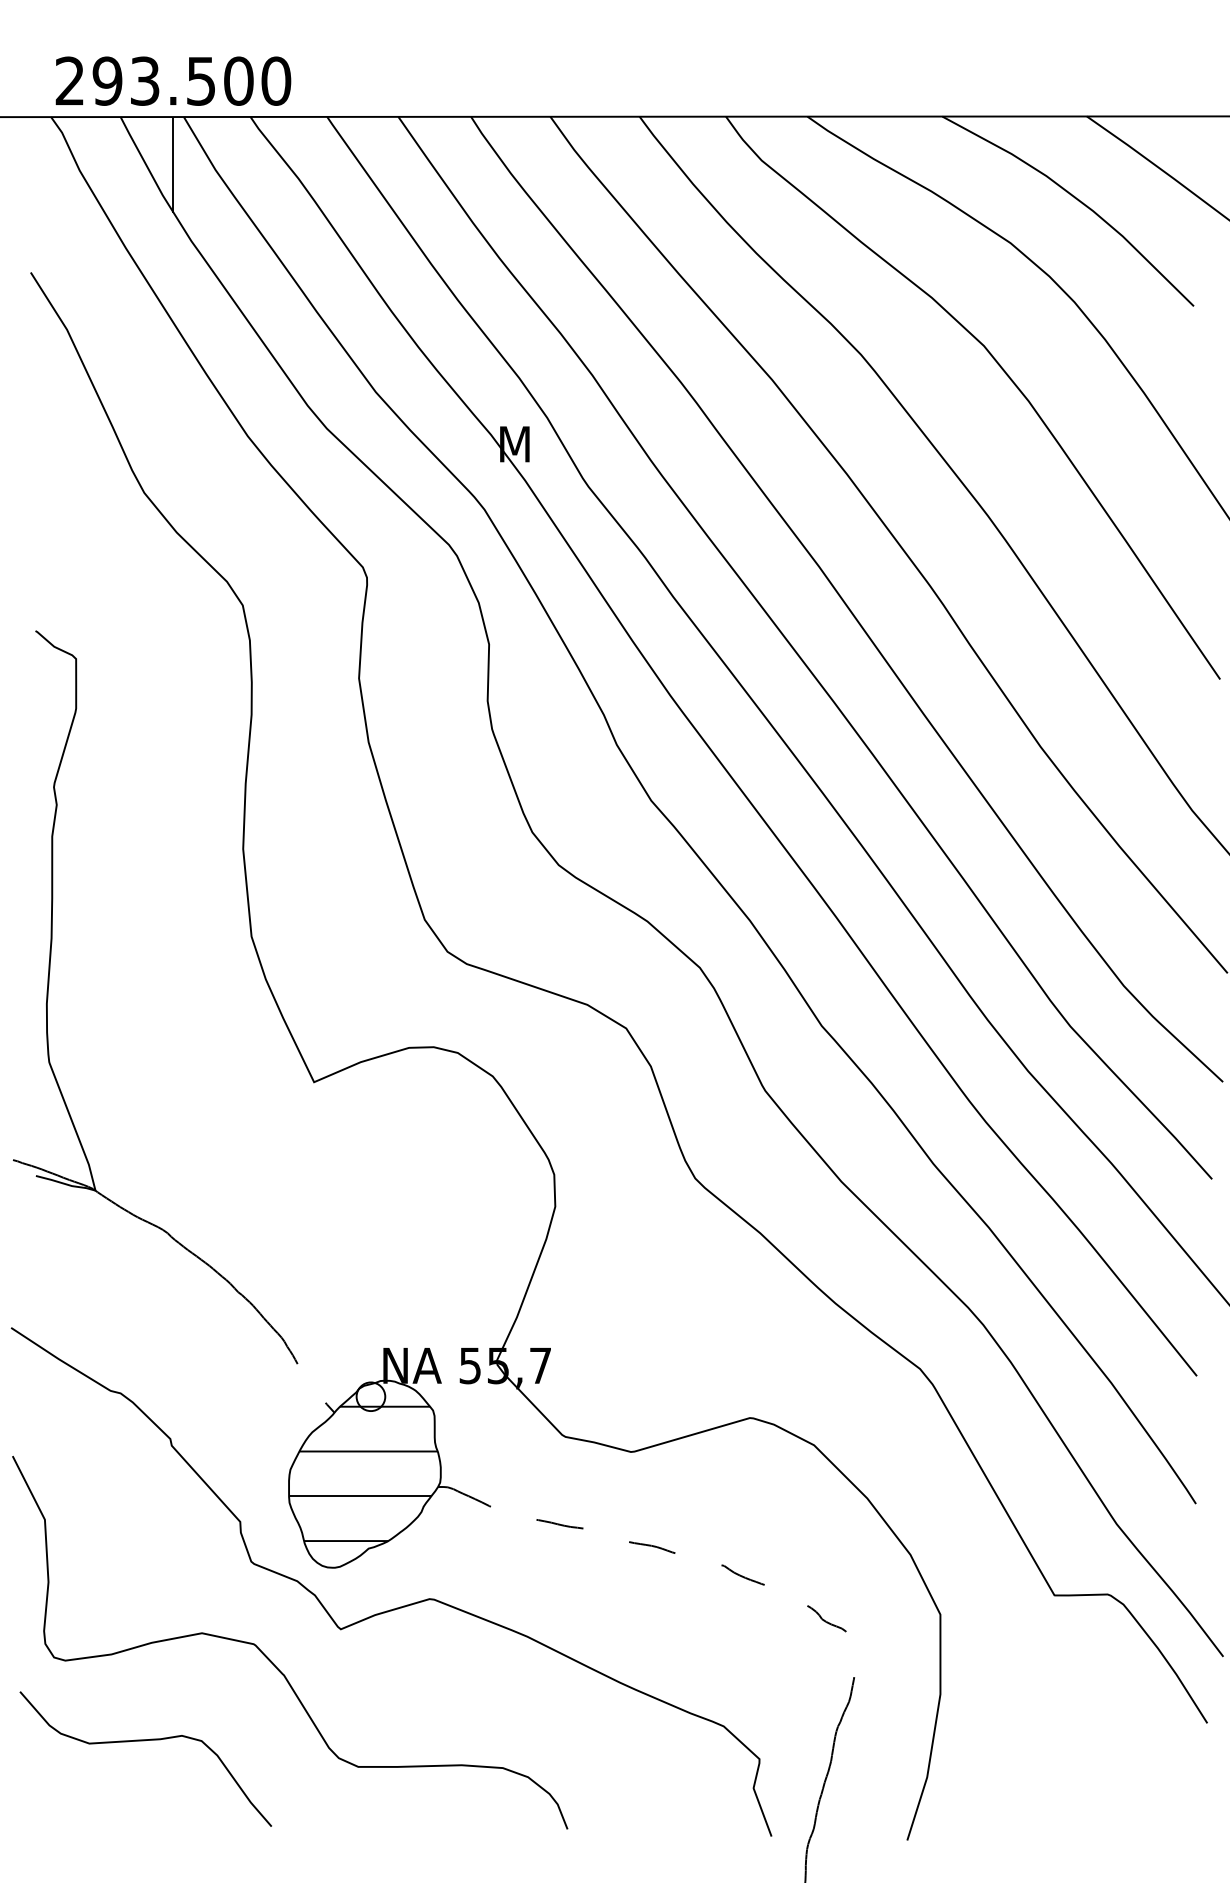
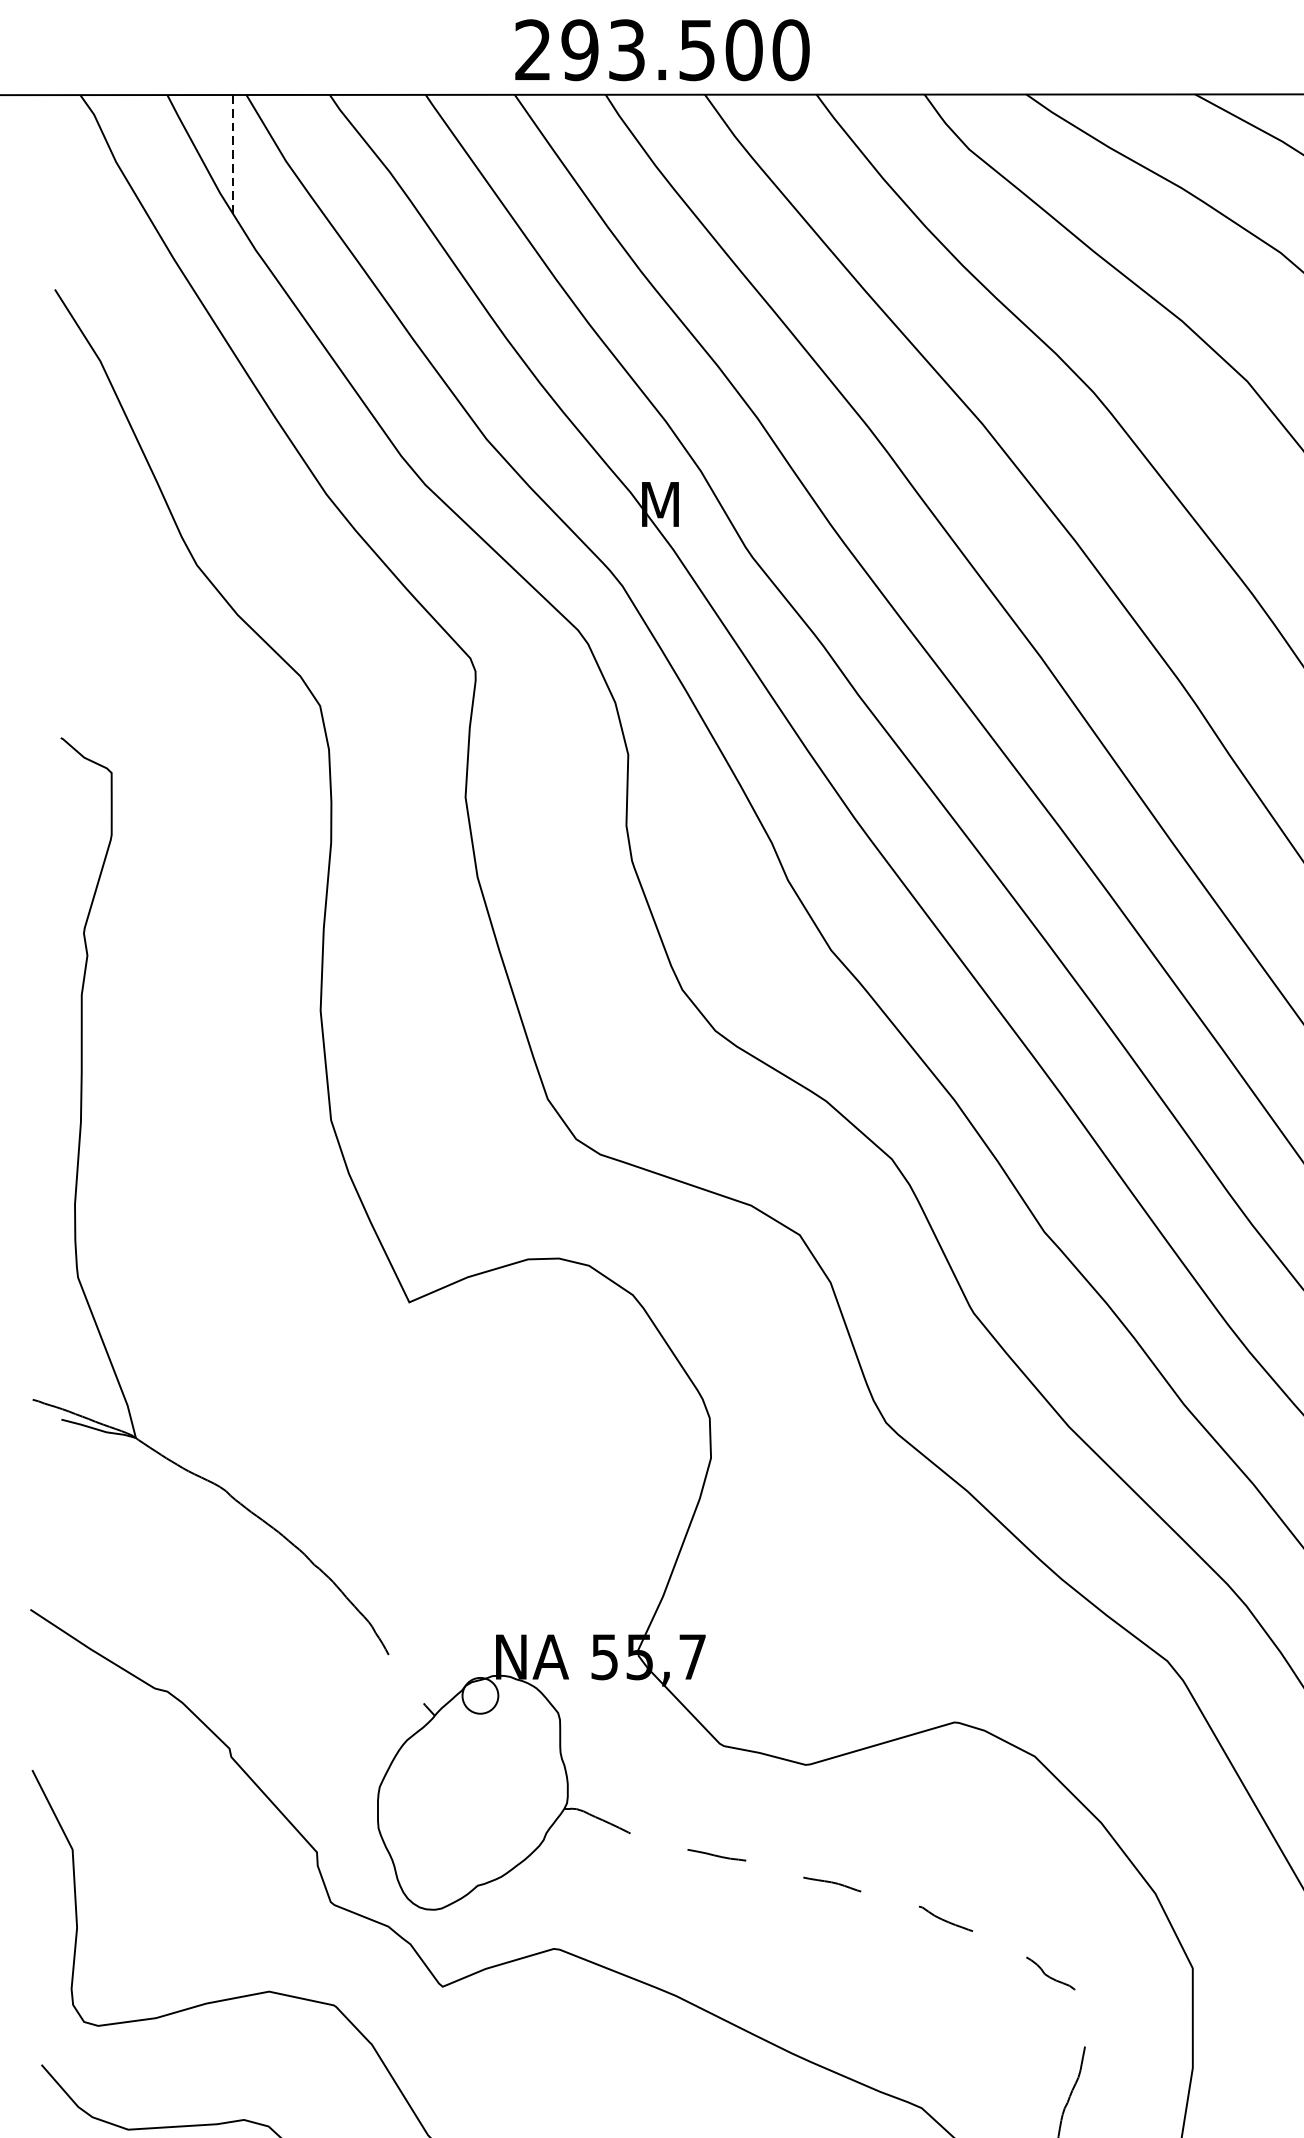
text: (173, 80) -> (662, 49), moved
line: (173, 164) -> (233, 154), solid -> dashed
hatch: (363, 1473) -> (471, 1791), removed

